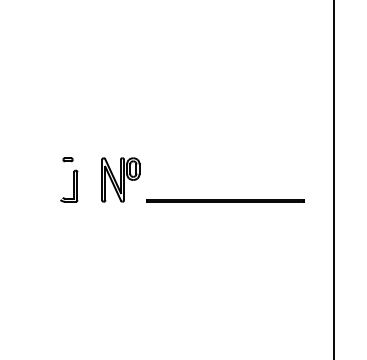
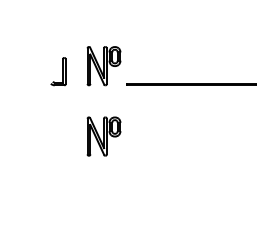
part: (67, 159) -> (57, 48), removed
part: (120, 259) -> (103, 136), added

